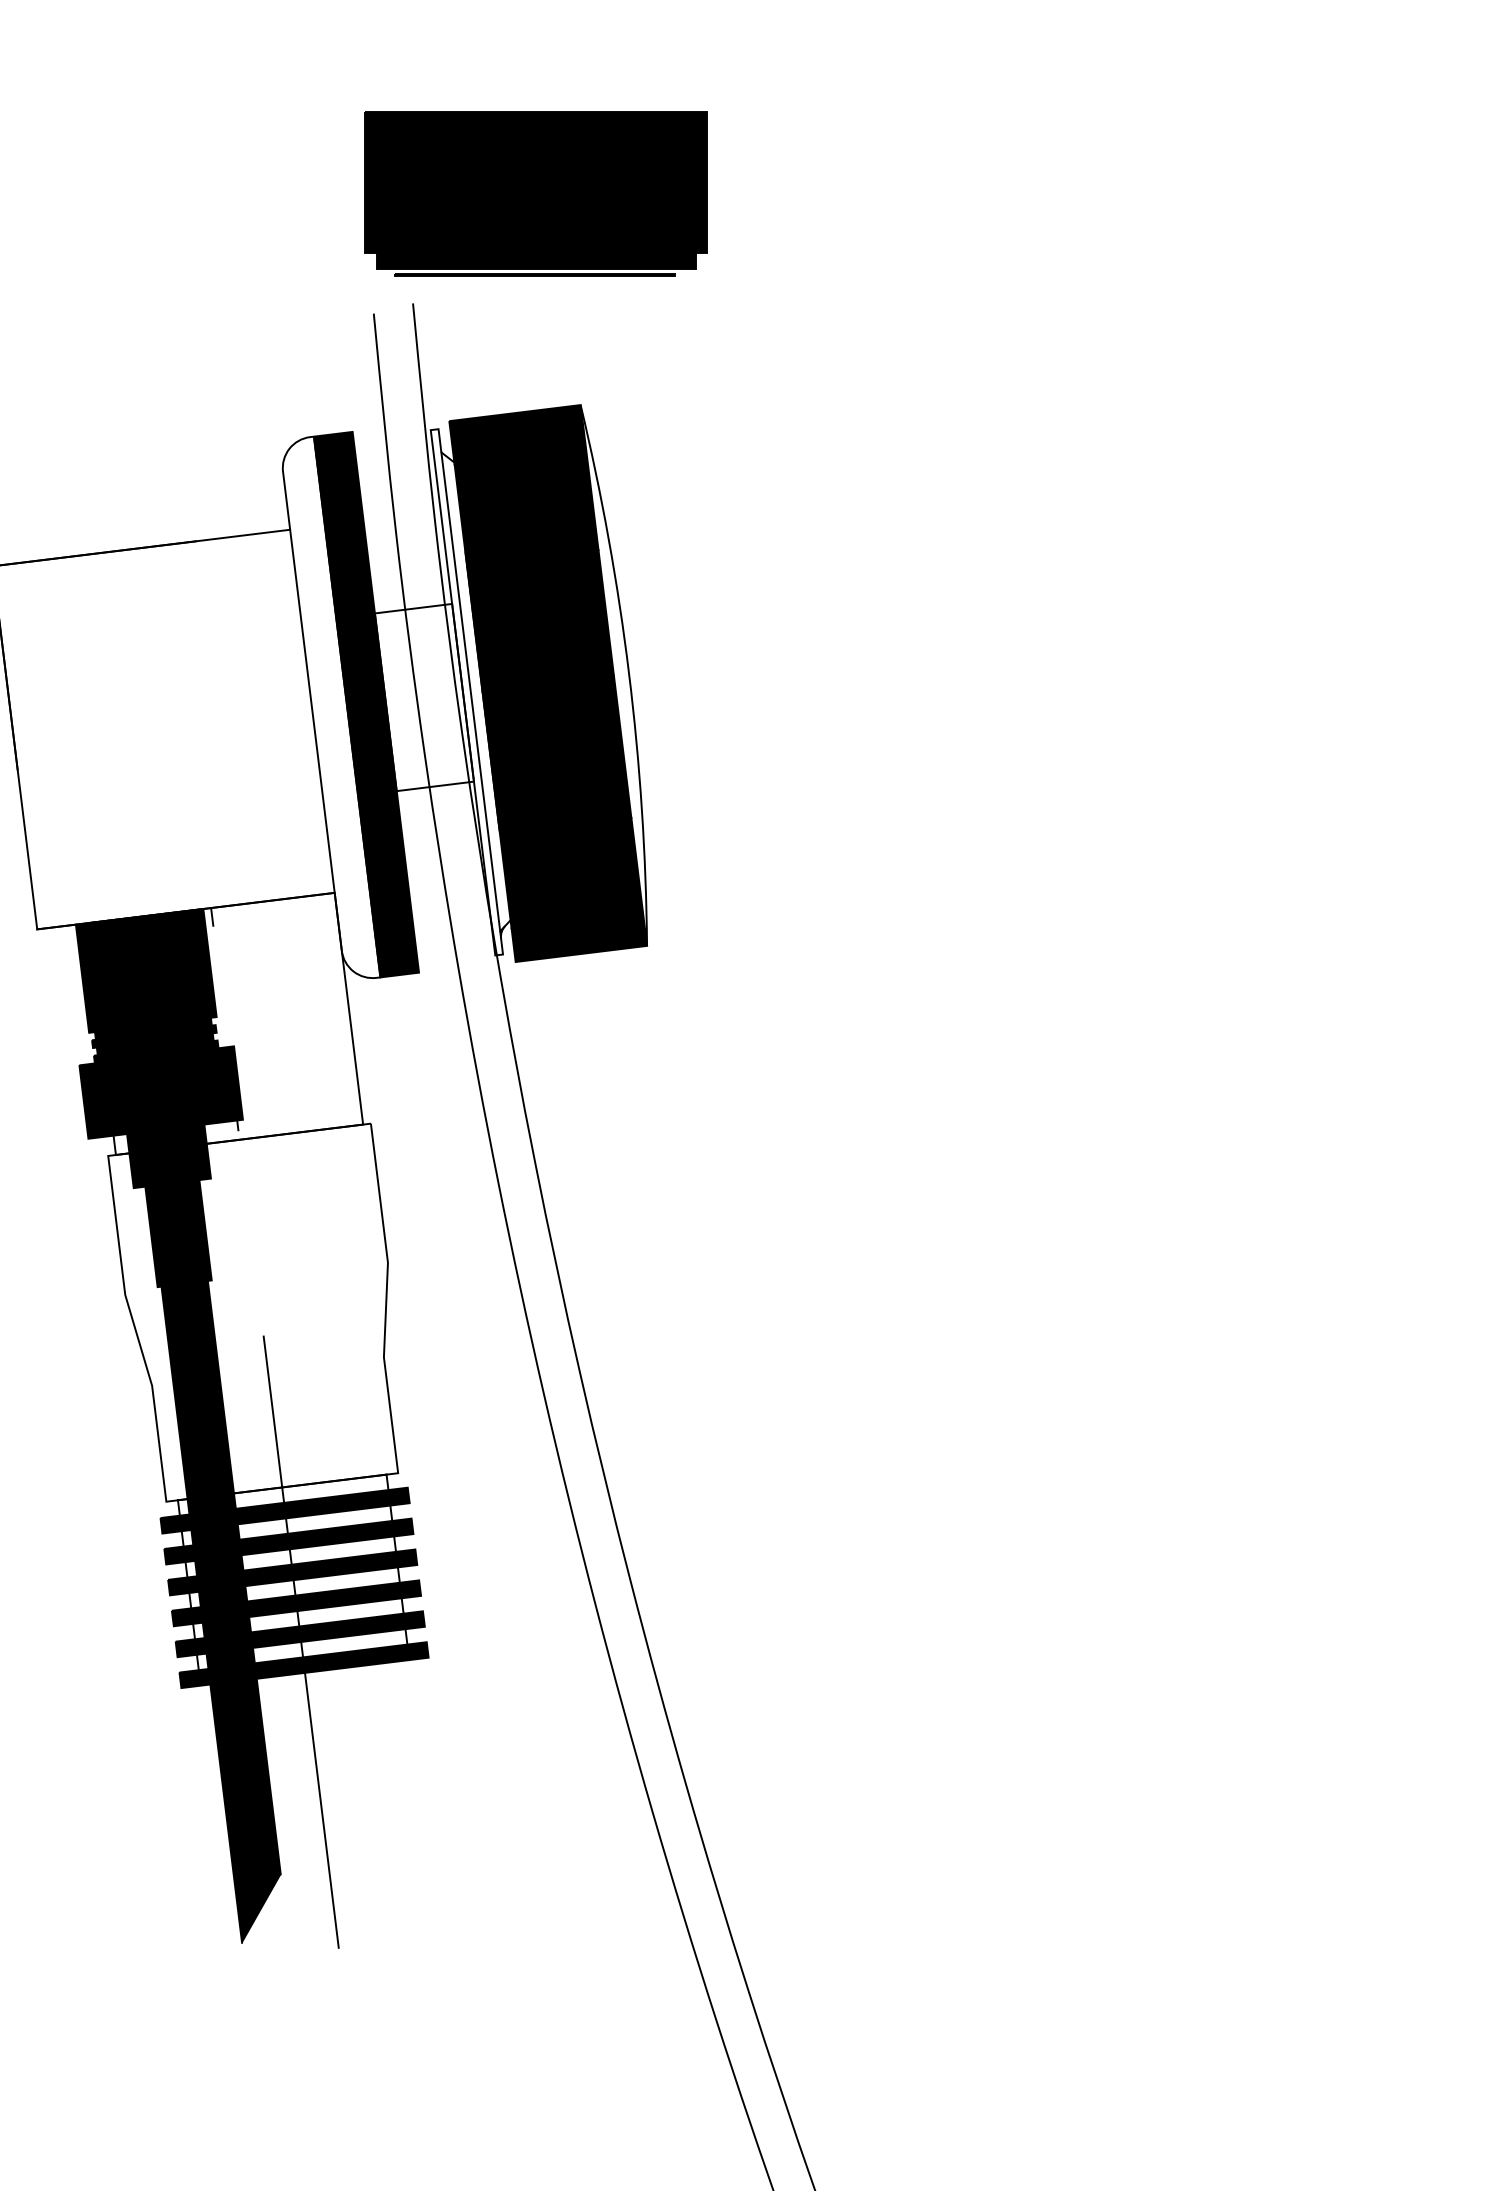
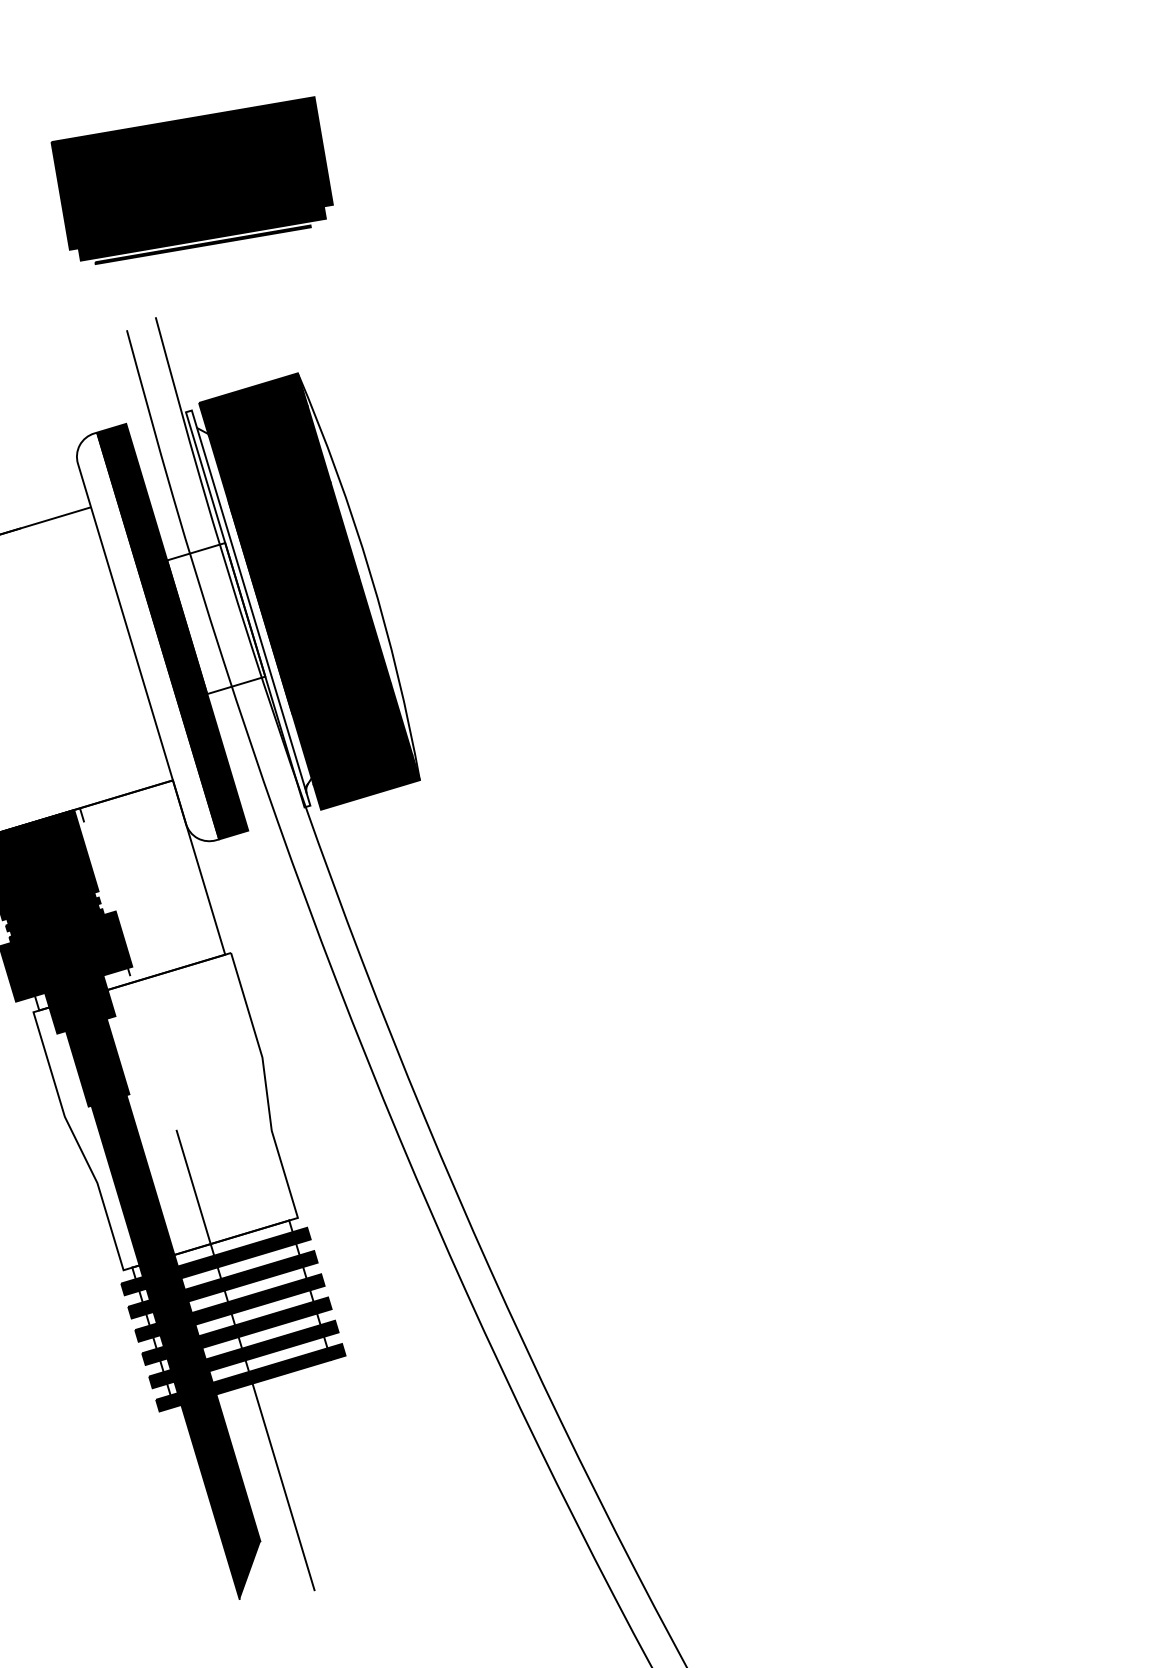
part: (535, 193) -> (193, 182), moved

